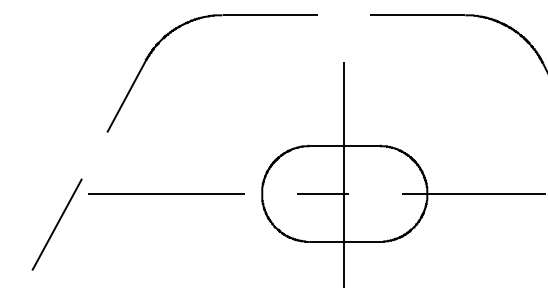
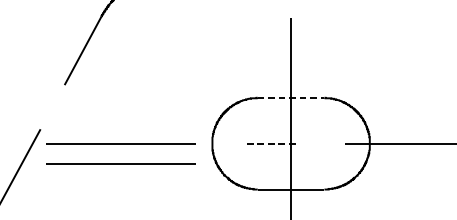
line: (344, 145) -> (290, 97), solid -> dashed
line: (322, 193) -> (269, 143), solid -> dashed
line: (166, 214) -> (121, 163), added

